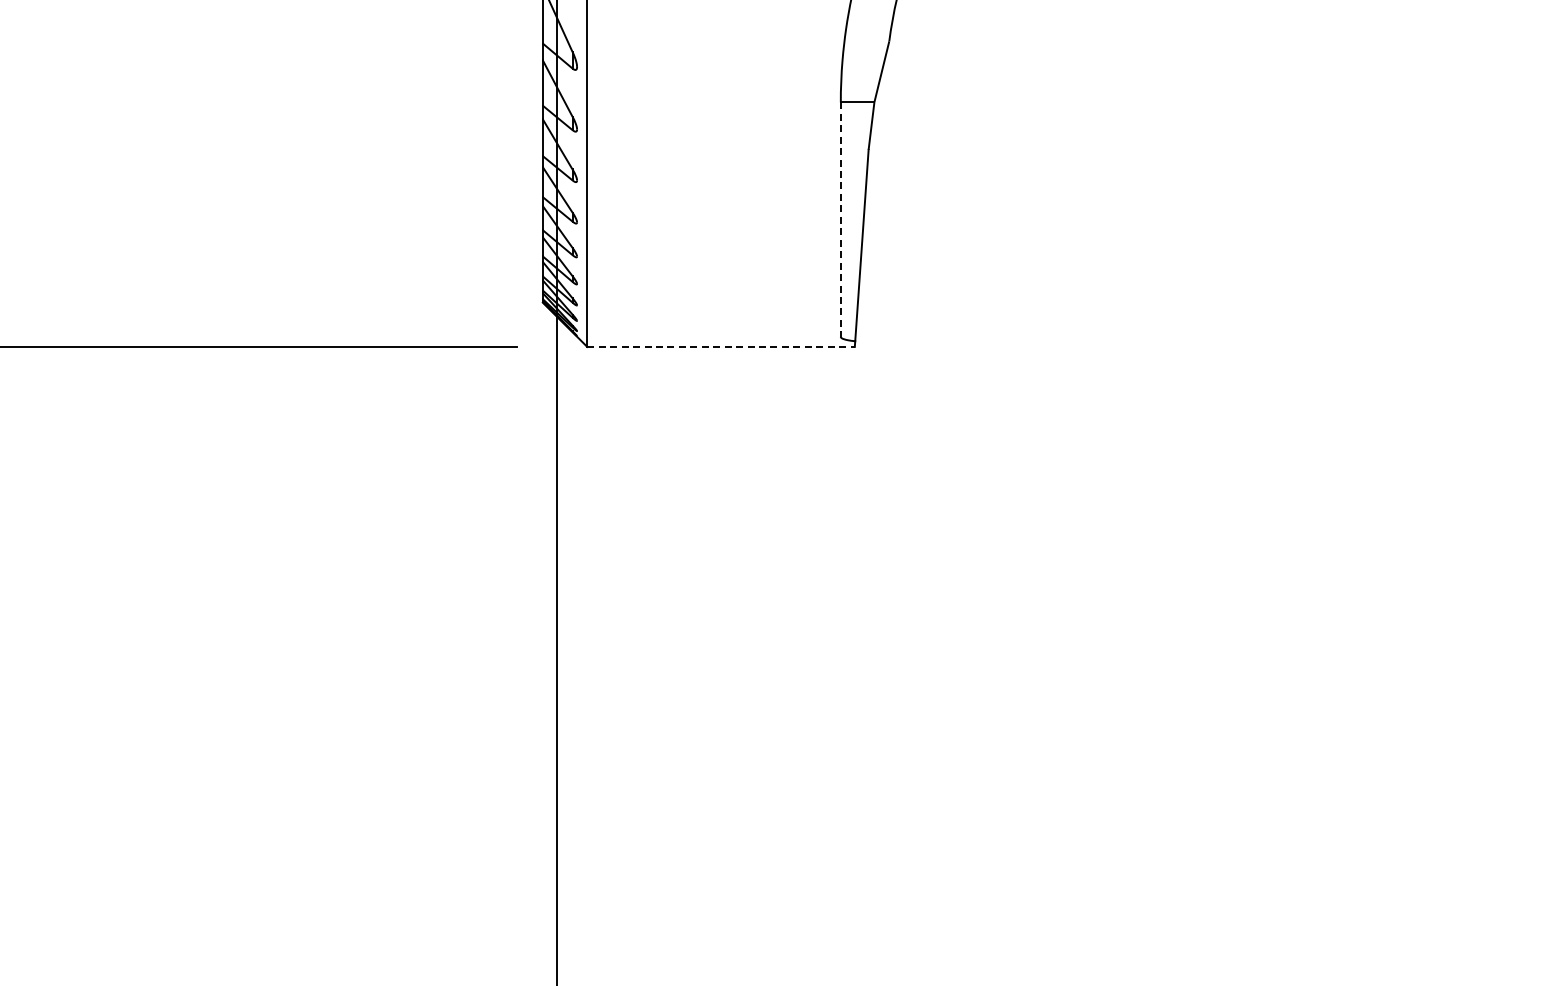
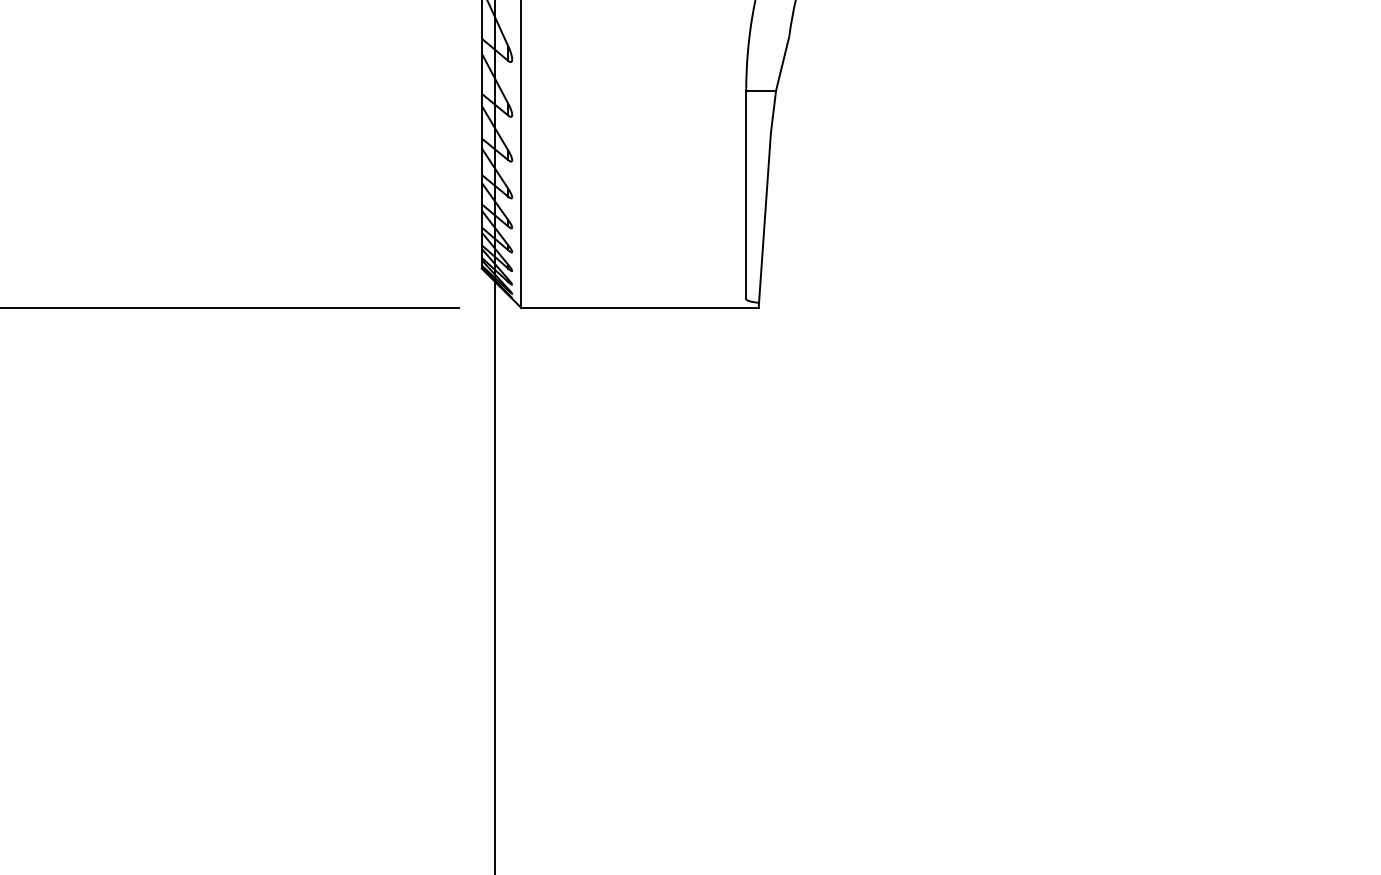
line: (840, 220) -> (745, 195), dashed -> solid
line: (721, 346) -> (640, 307), dashed -> solid

